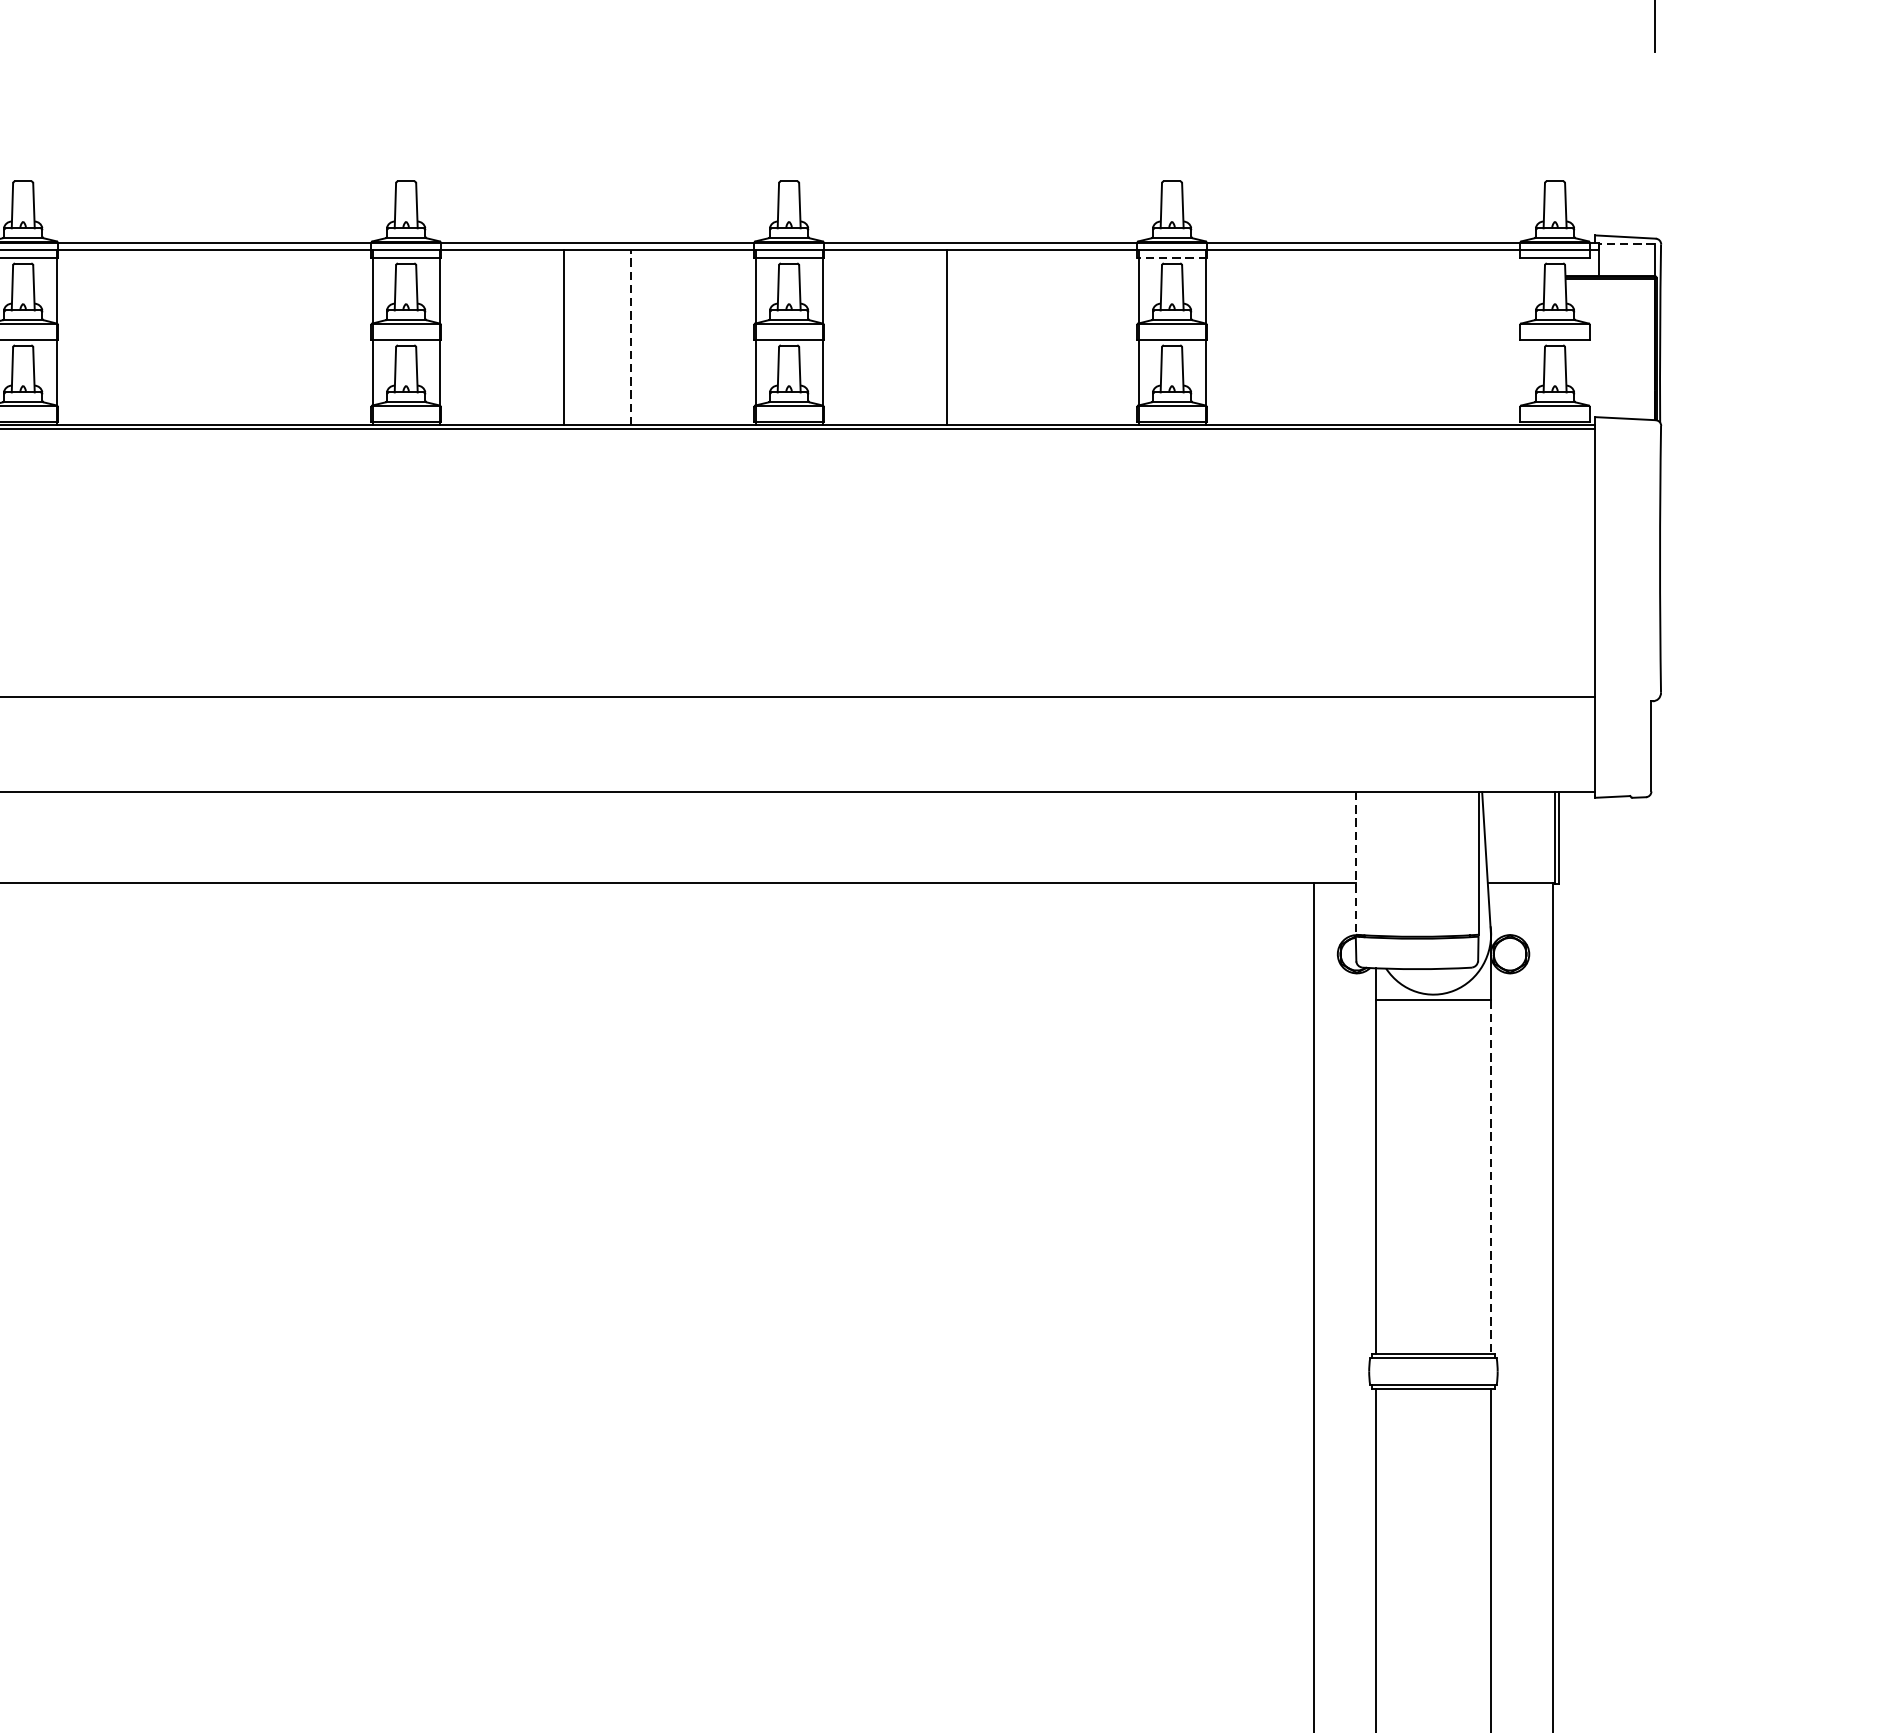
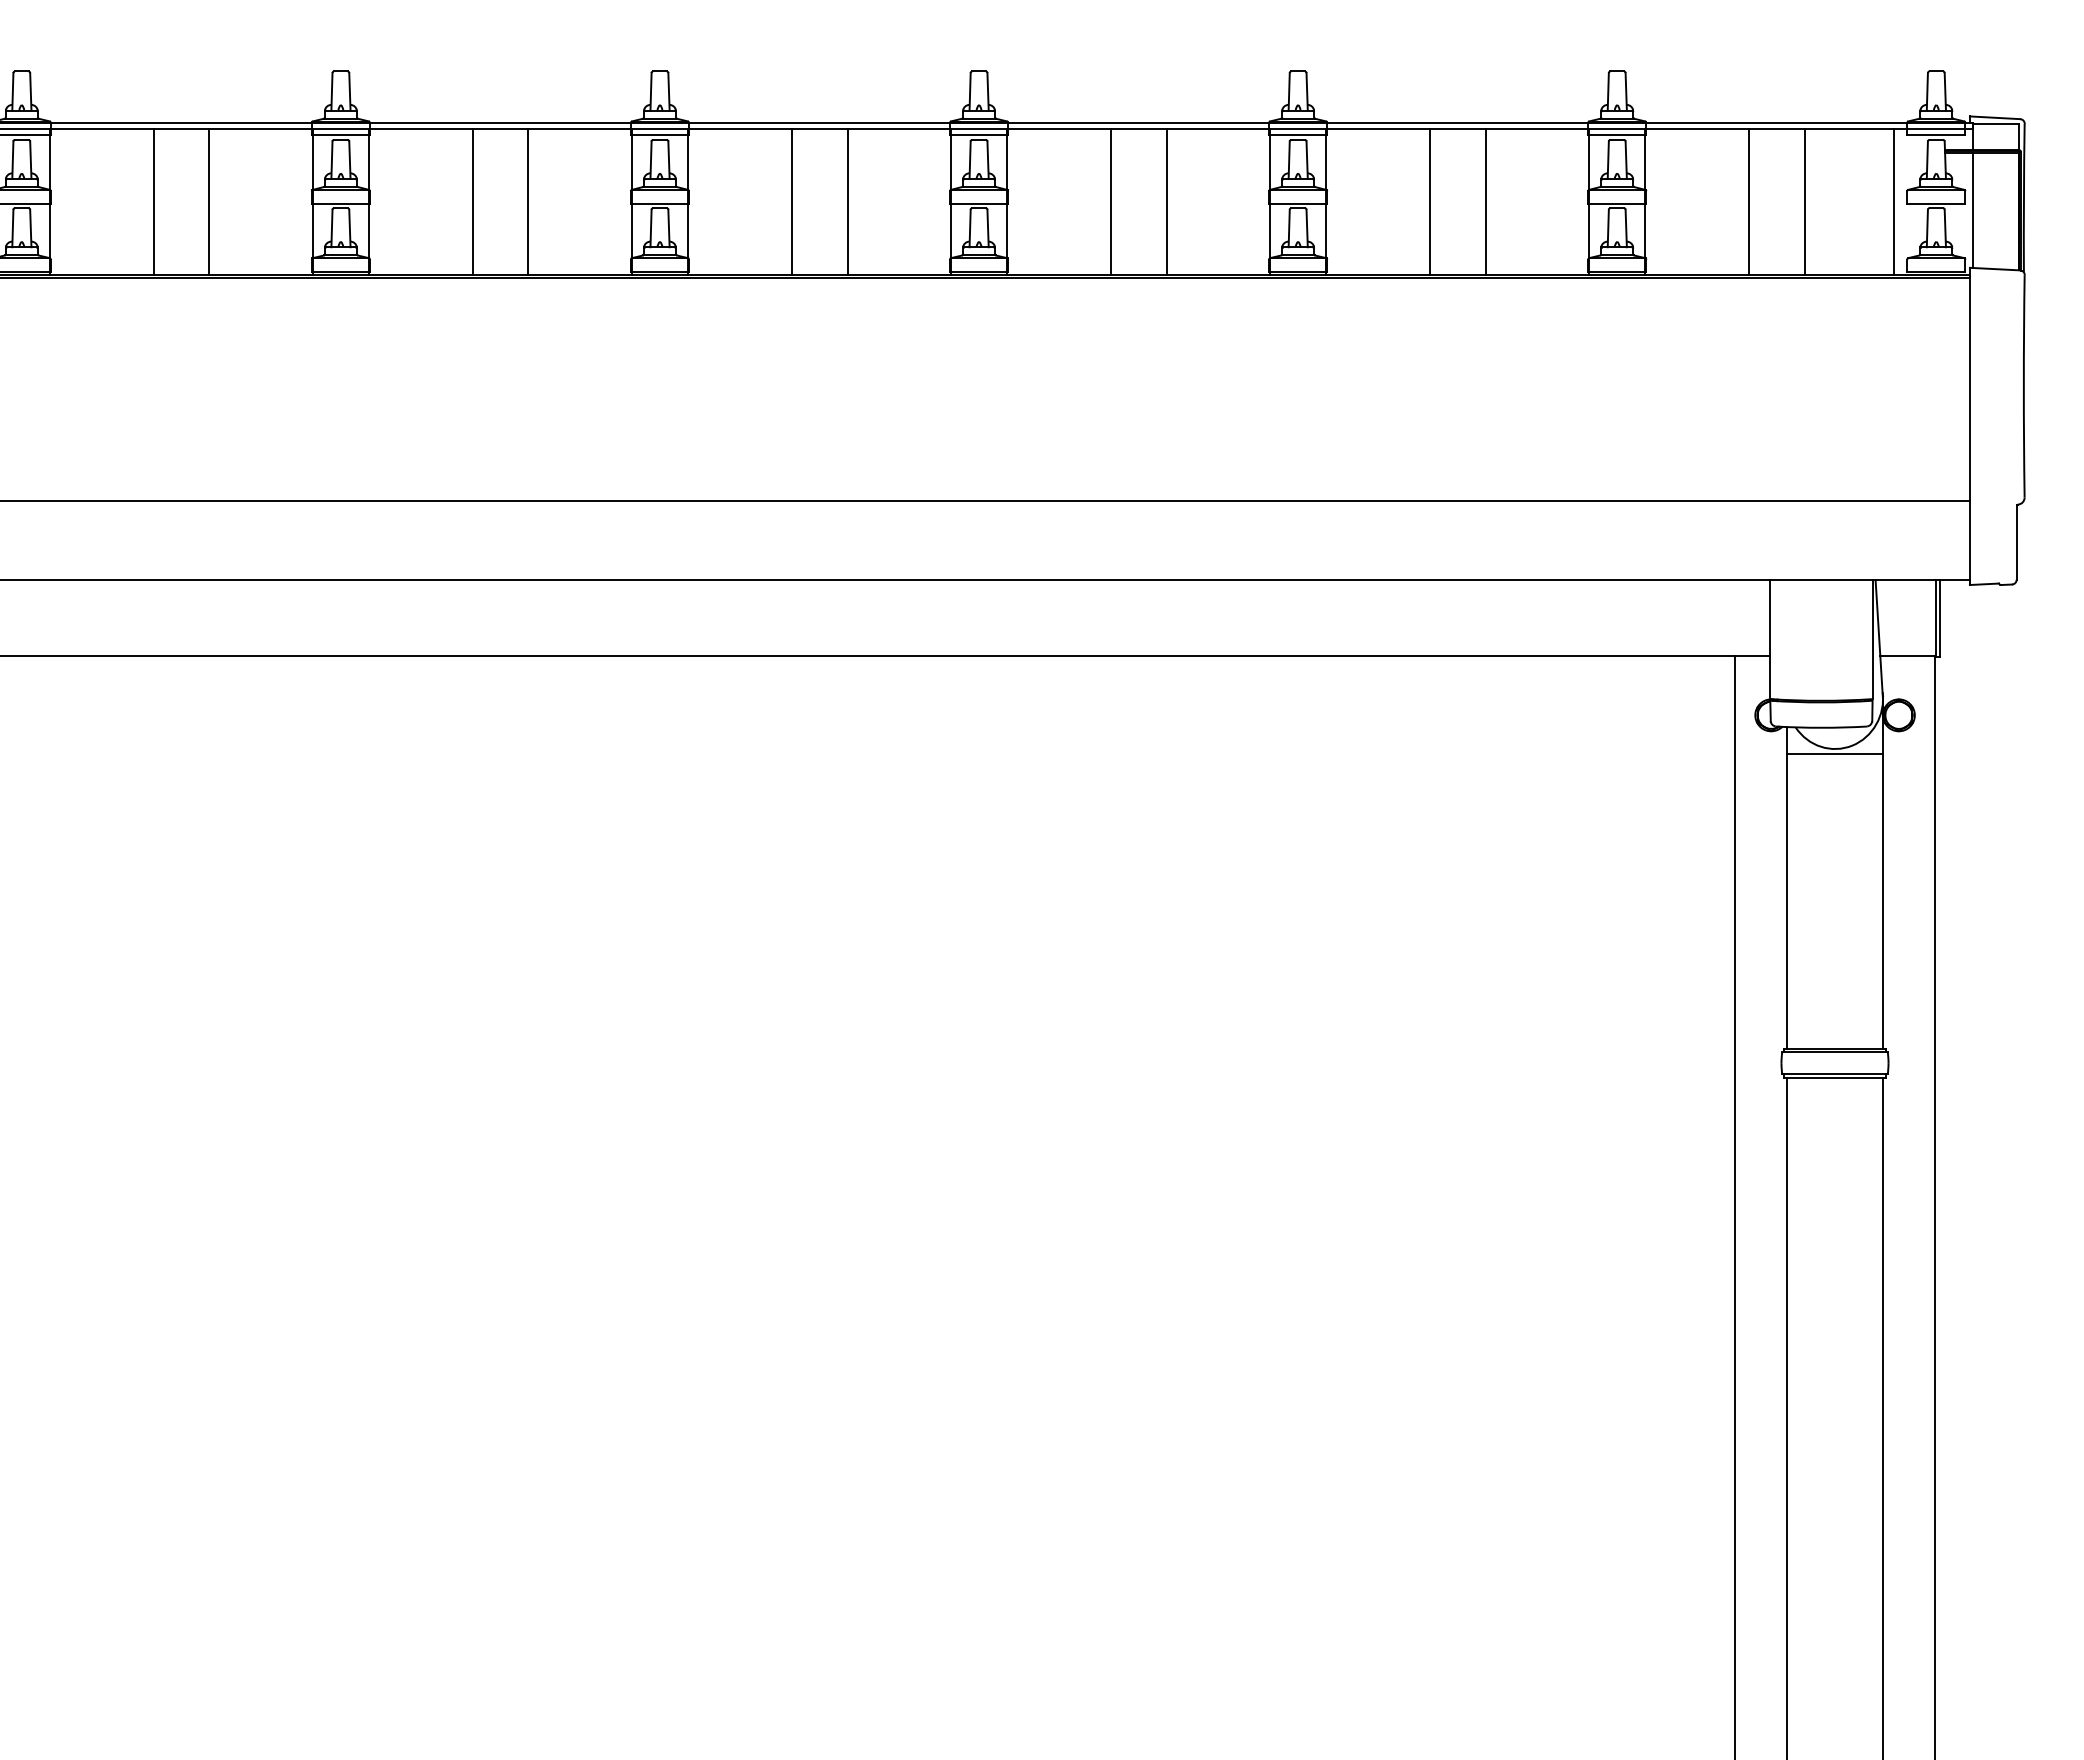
line: (1626, 243) -> (1995, 123), dashed -> solid
line: (1171, 258) -> (1616, 135), dashed -> solid
line: (181, 337) -> (791, 201), added
line: (248, 337) -> (847, 201), added
line: (631, 337) -> (1166, 201), dashed -> solid
line: (1013, 337) -> (1485, 201), added
line: (1329, 337) -> (1748, 201), added
line: (1396, 337) -> (1804, 201), added
line: (1504, 337) -> (1894, 201), added
line: (1599, 348) -> (1973, 210), added
line: (1356, 864) -> (1770, 640), dashed -> solid
line: (1490, 1177) -> (1882, 901), dashed -> solid

